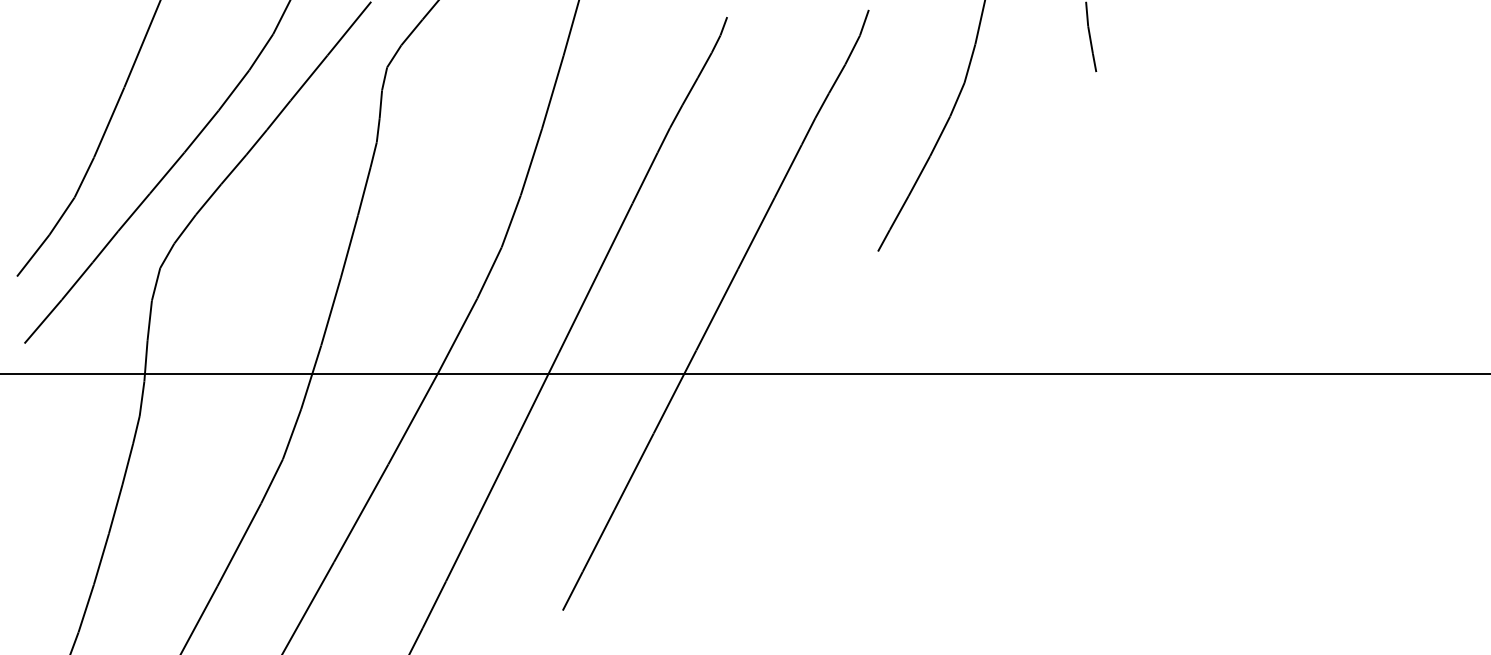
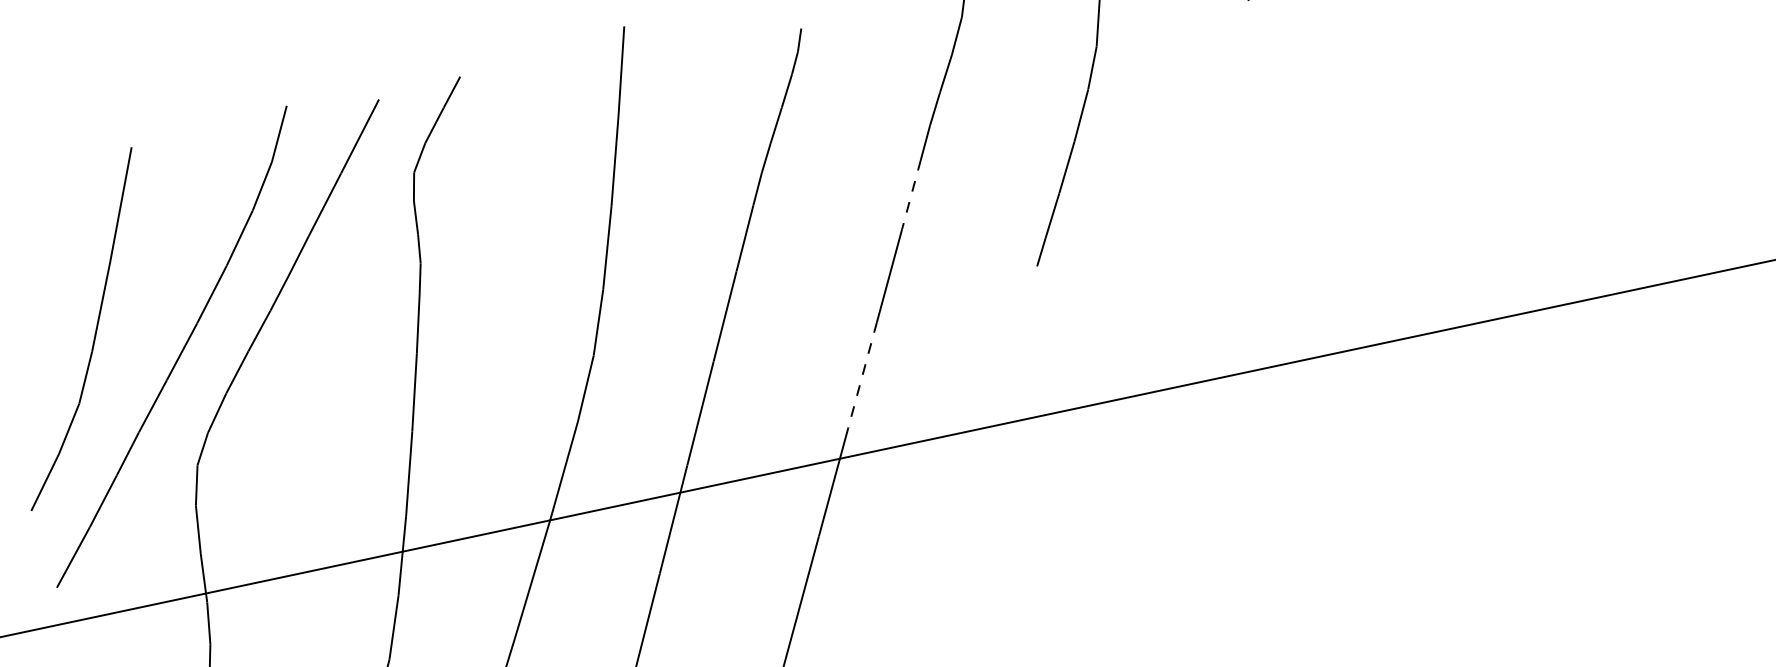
line: (788, 171) -> (911, 194), solid -> dashed
line: (717, 309) -> (862, 374), solid -> dashed

